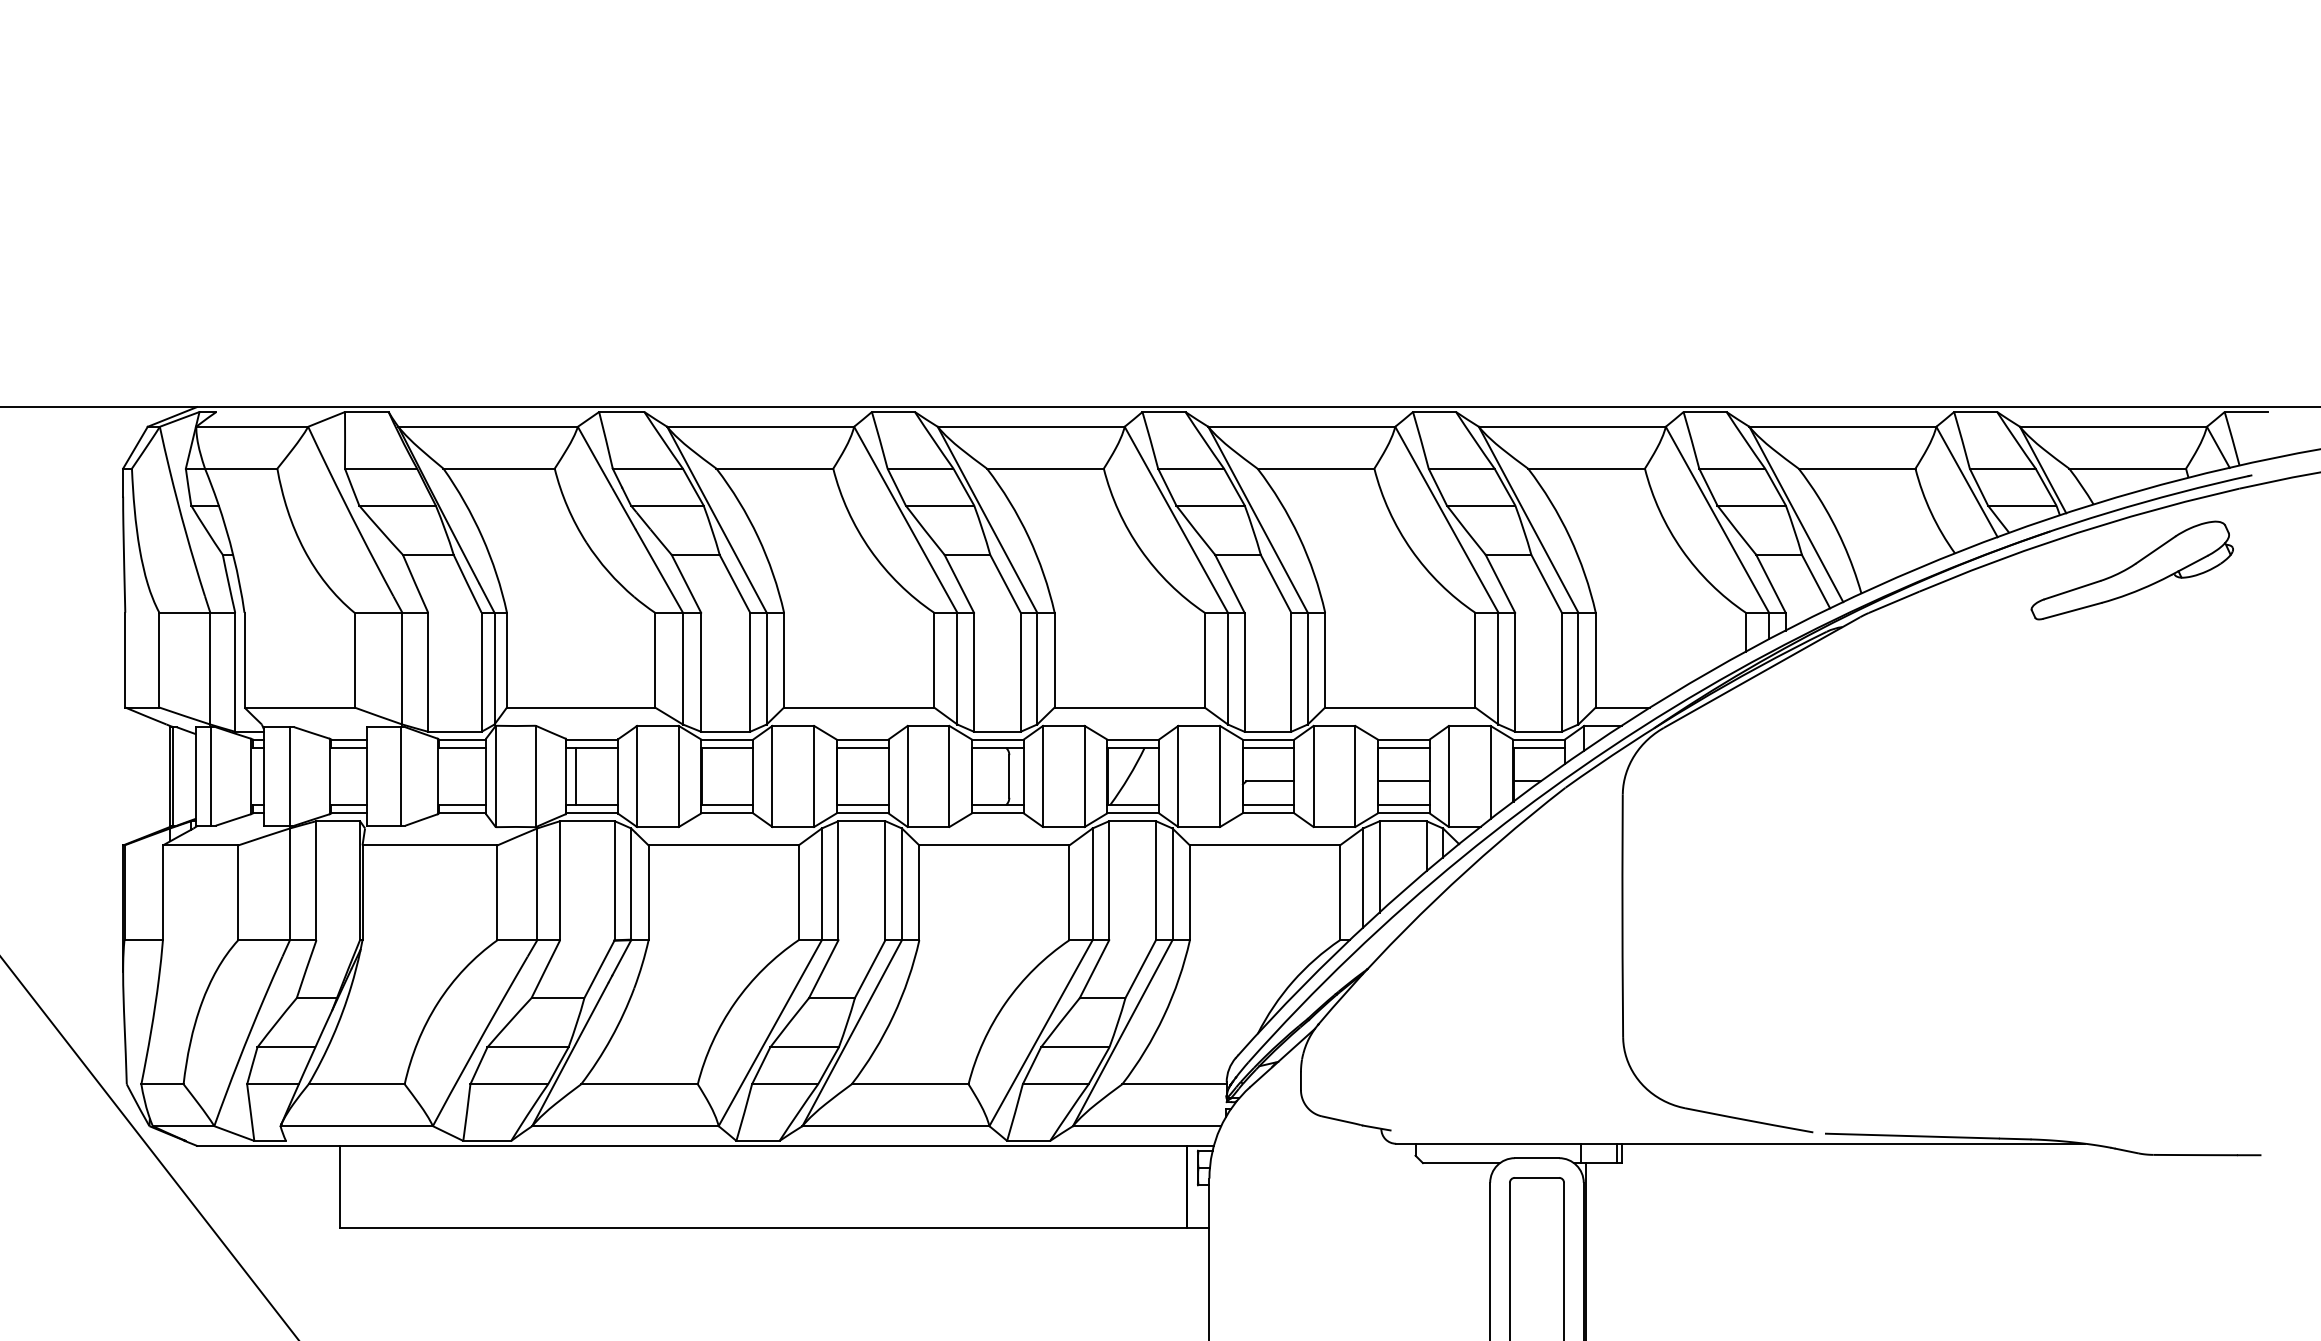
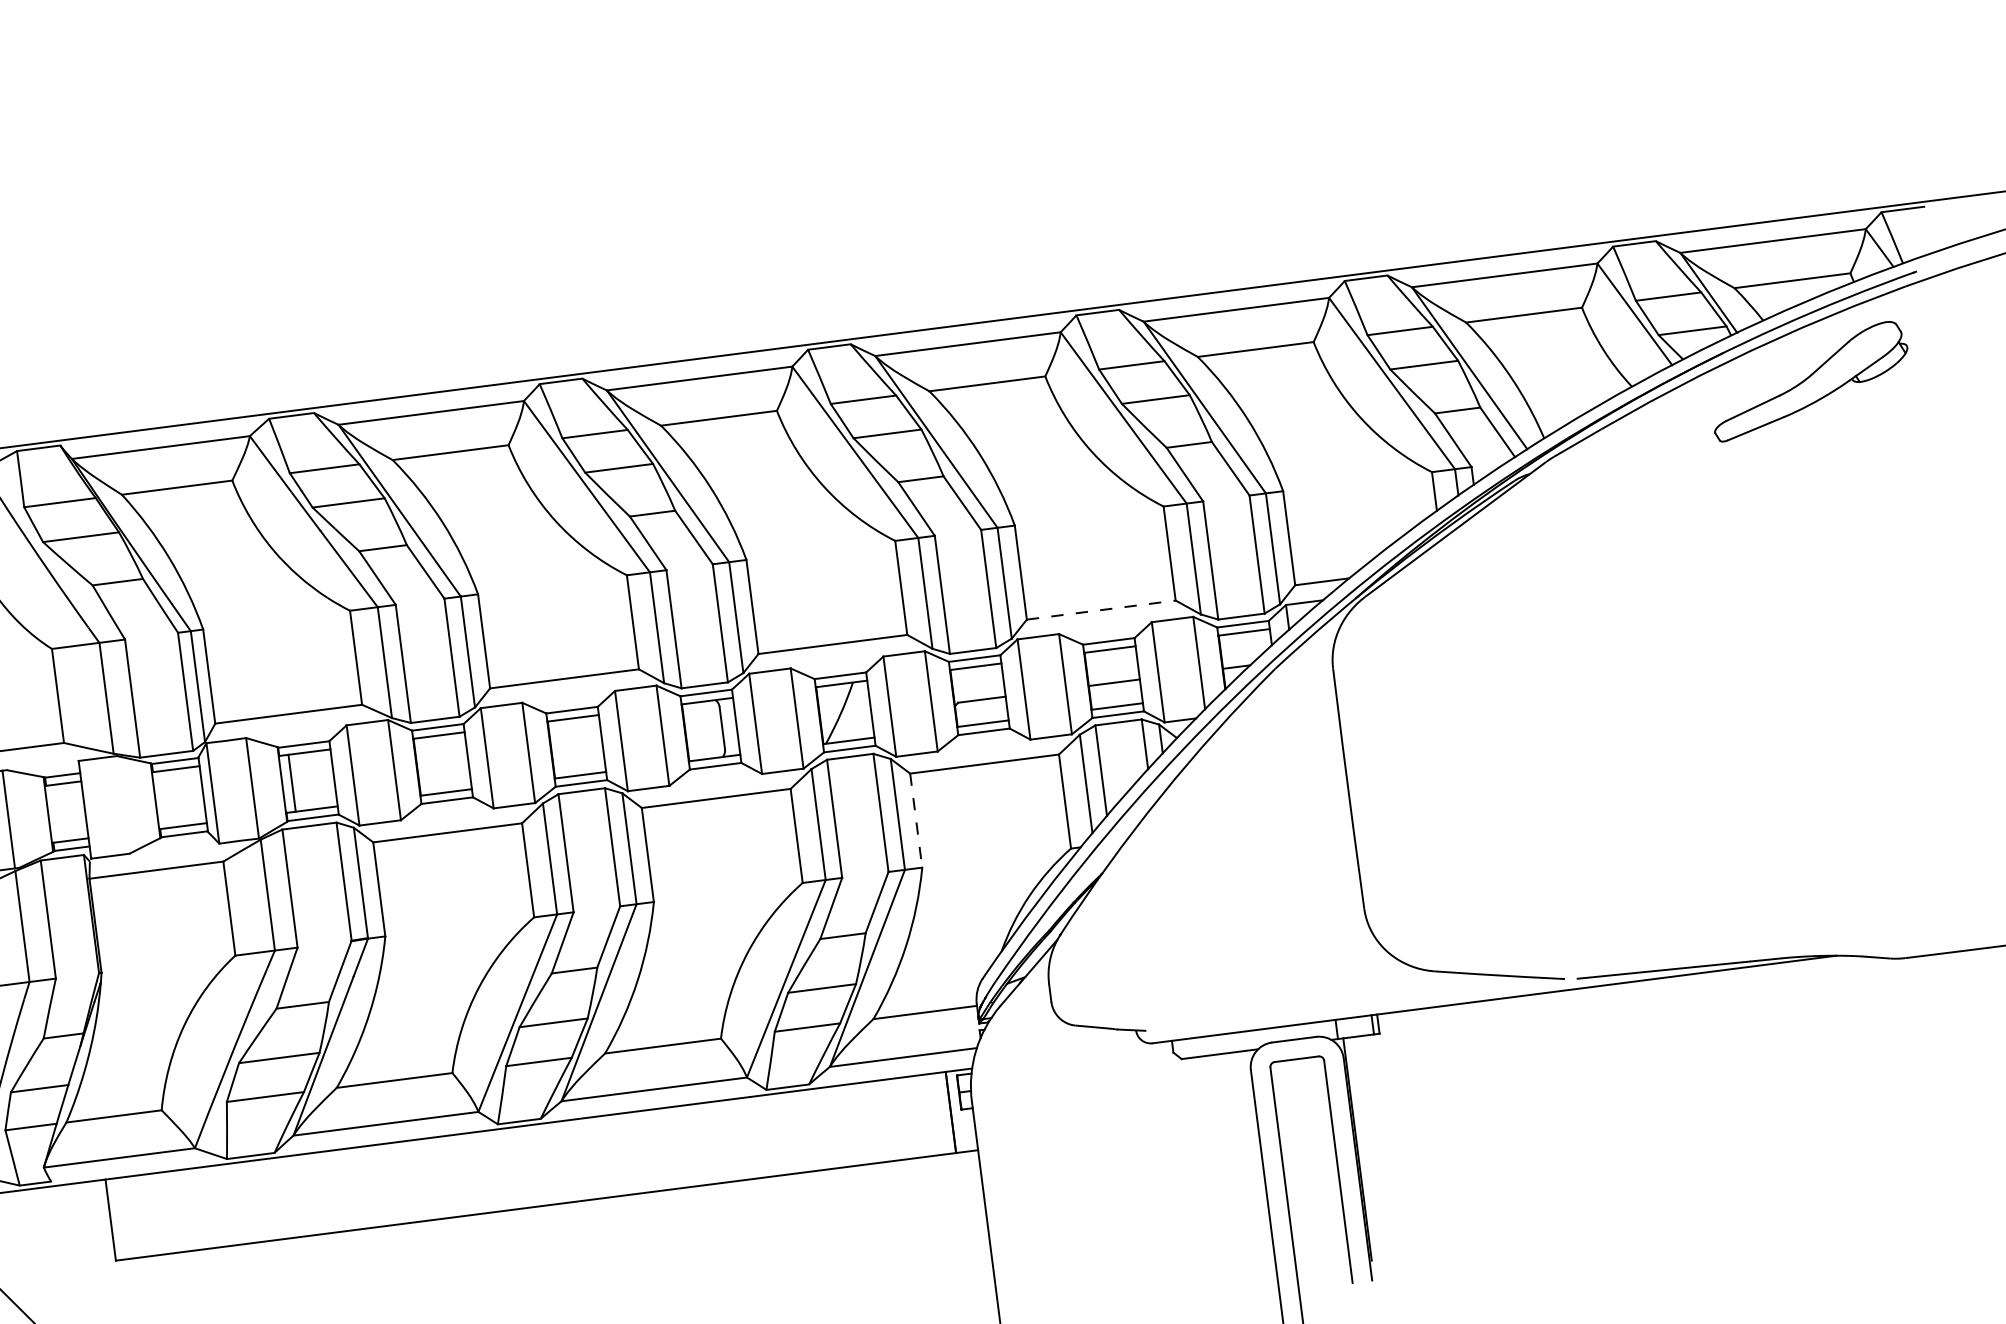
line: (1400, 707) -> (1101, 610), solid -> dashed
line: (401, 776) -> (119, 805), removed
line: (1189, 893) -> (915, 821), solid -> dashed

